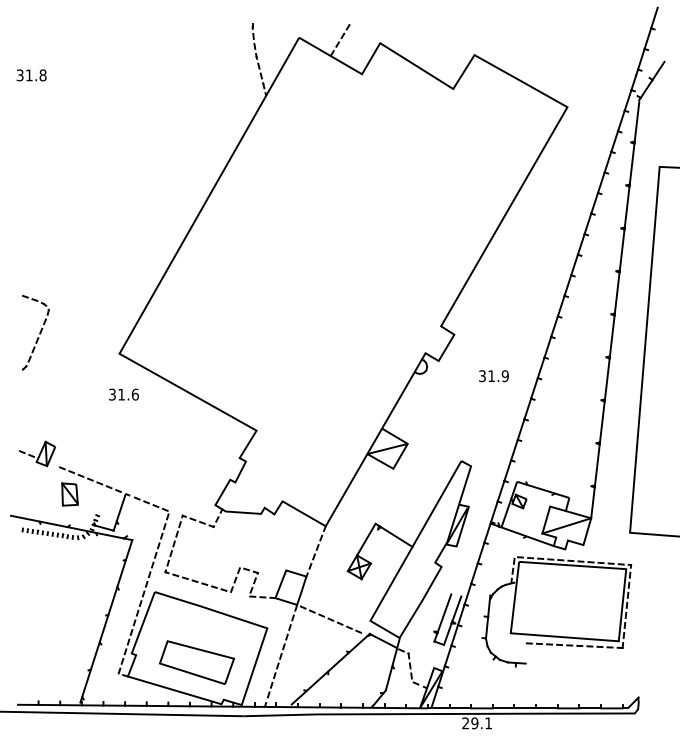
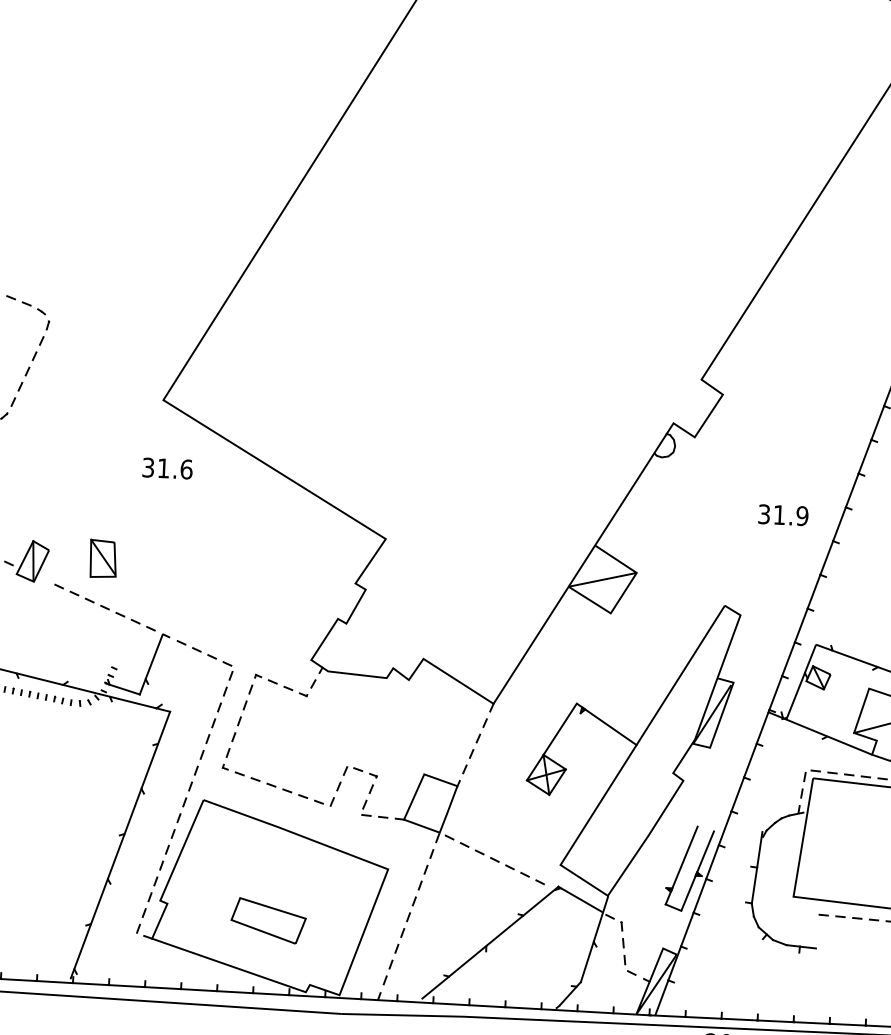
text: (493, 376) -> (782, 515), moved
part: (69, 494) -> (102, 558), moved
part: (197, 662) -> (269, 920), size x0.6

